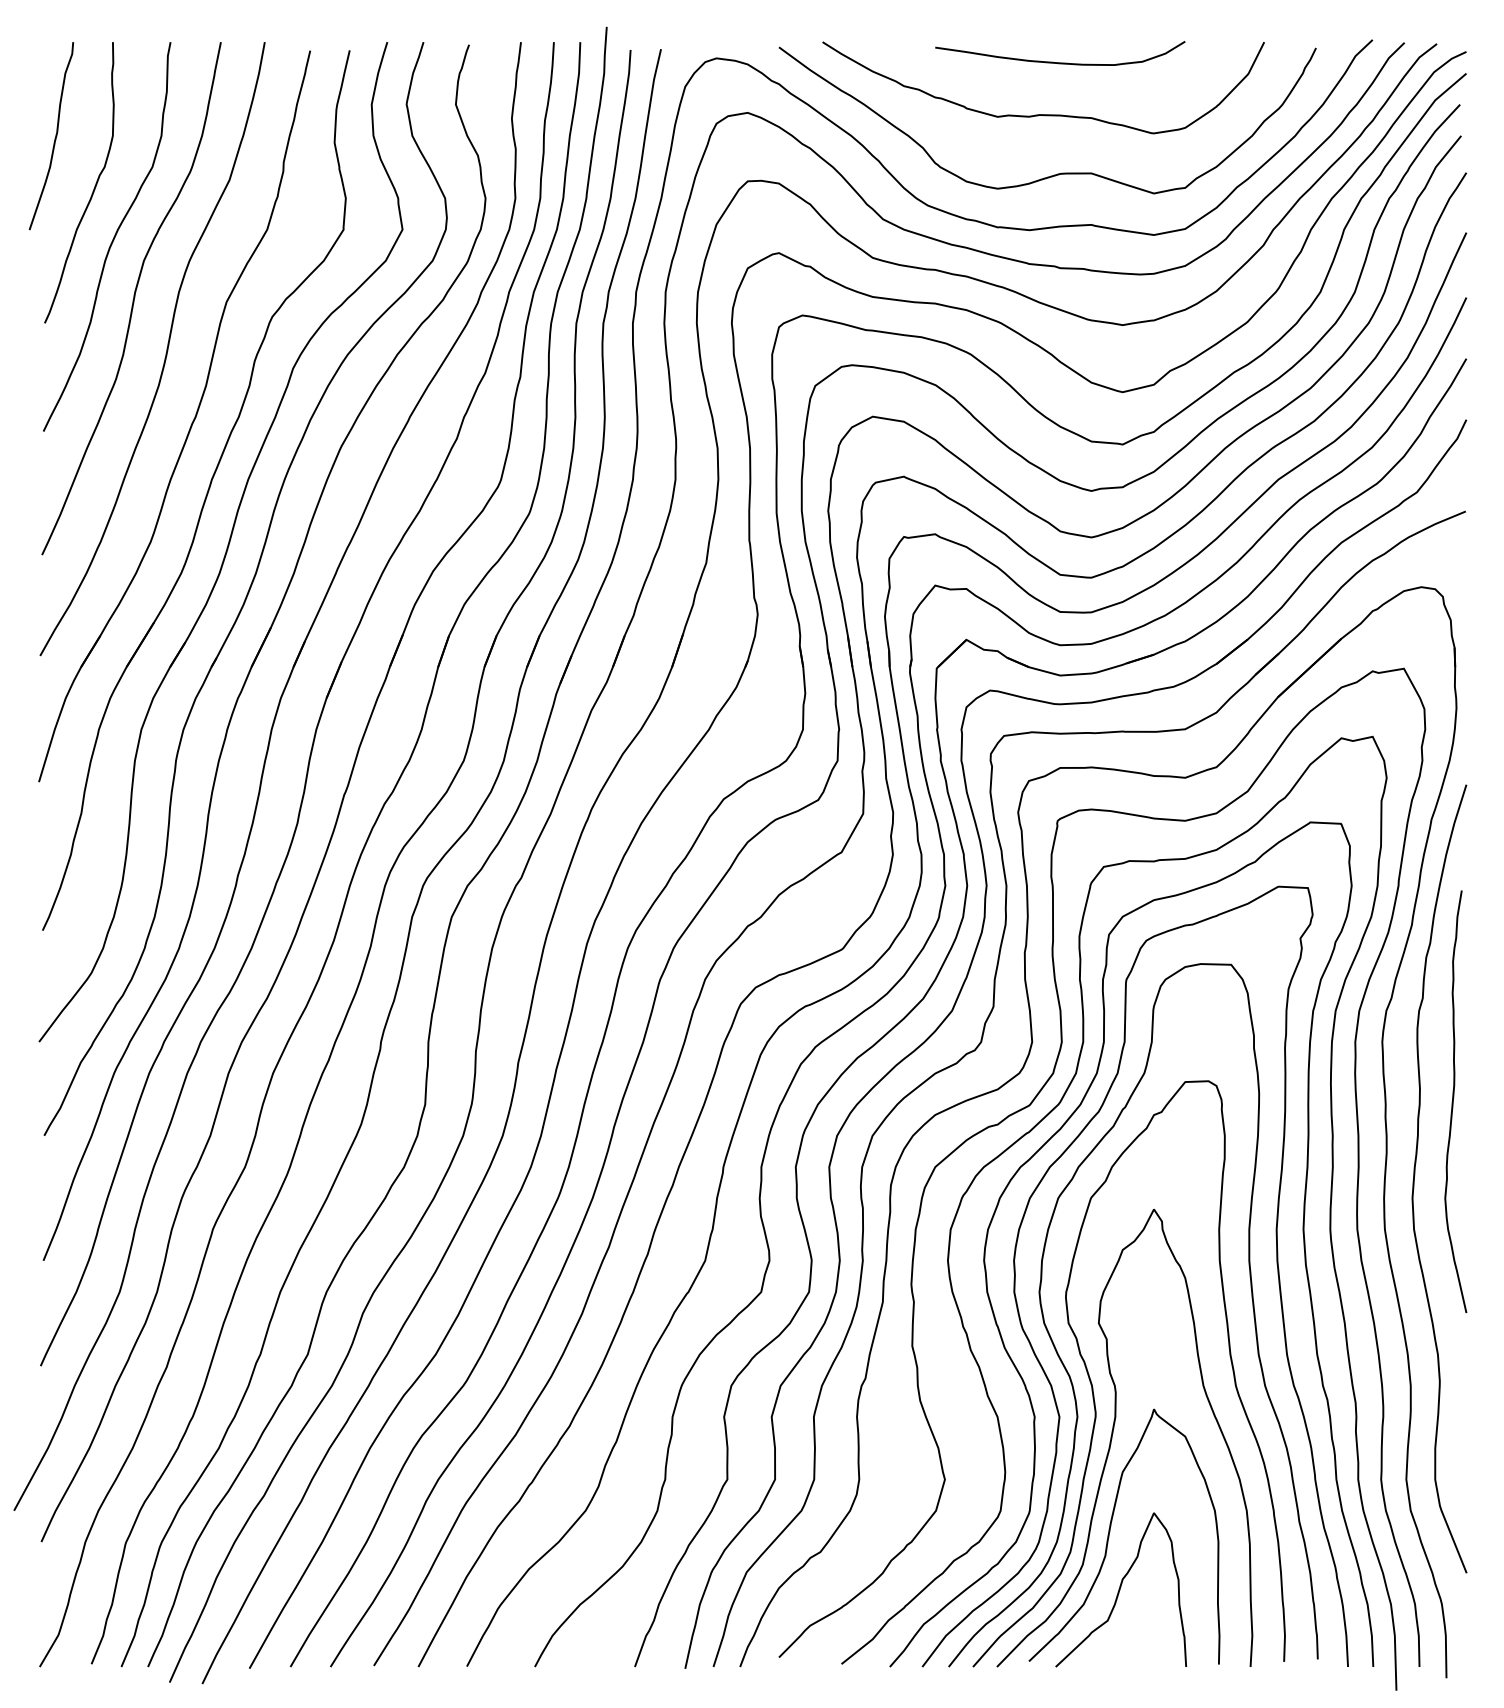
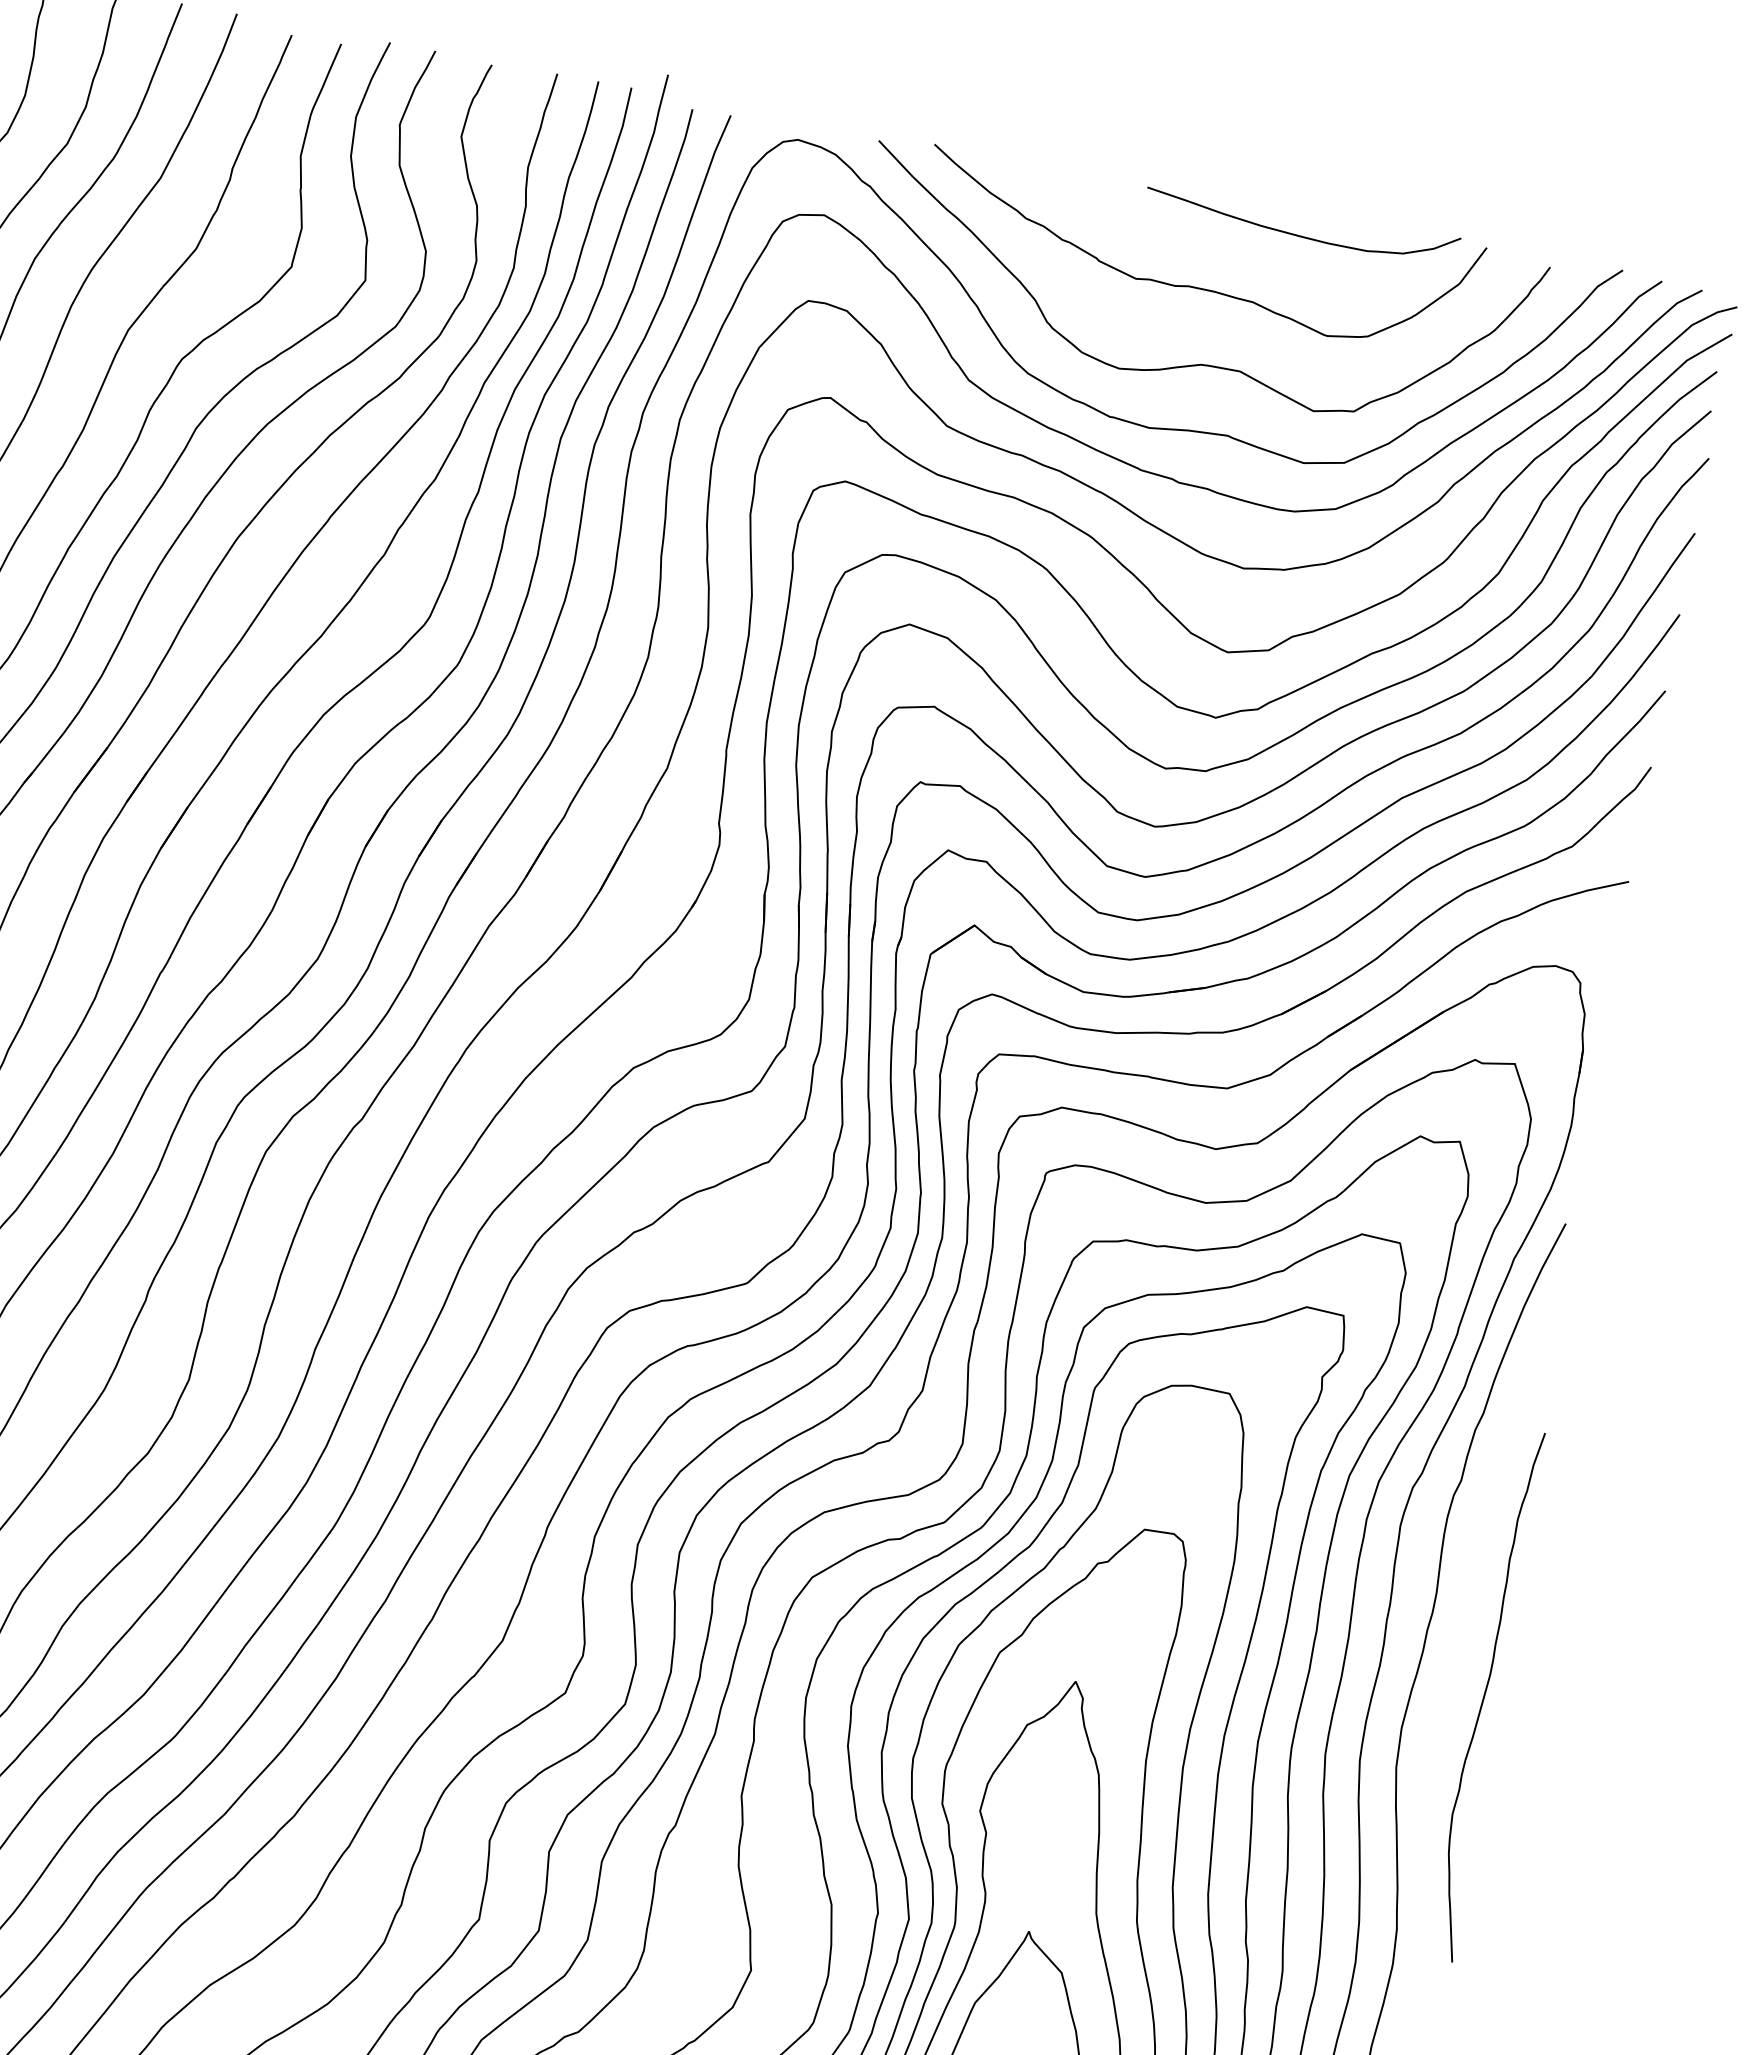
curve: (1060, 62) -> (1300, 235), moved
curve: (1453, 1101) -> (1485, 1694), moved

